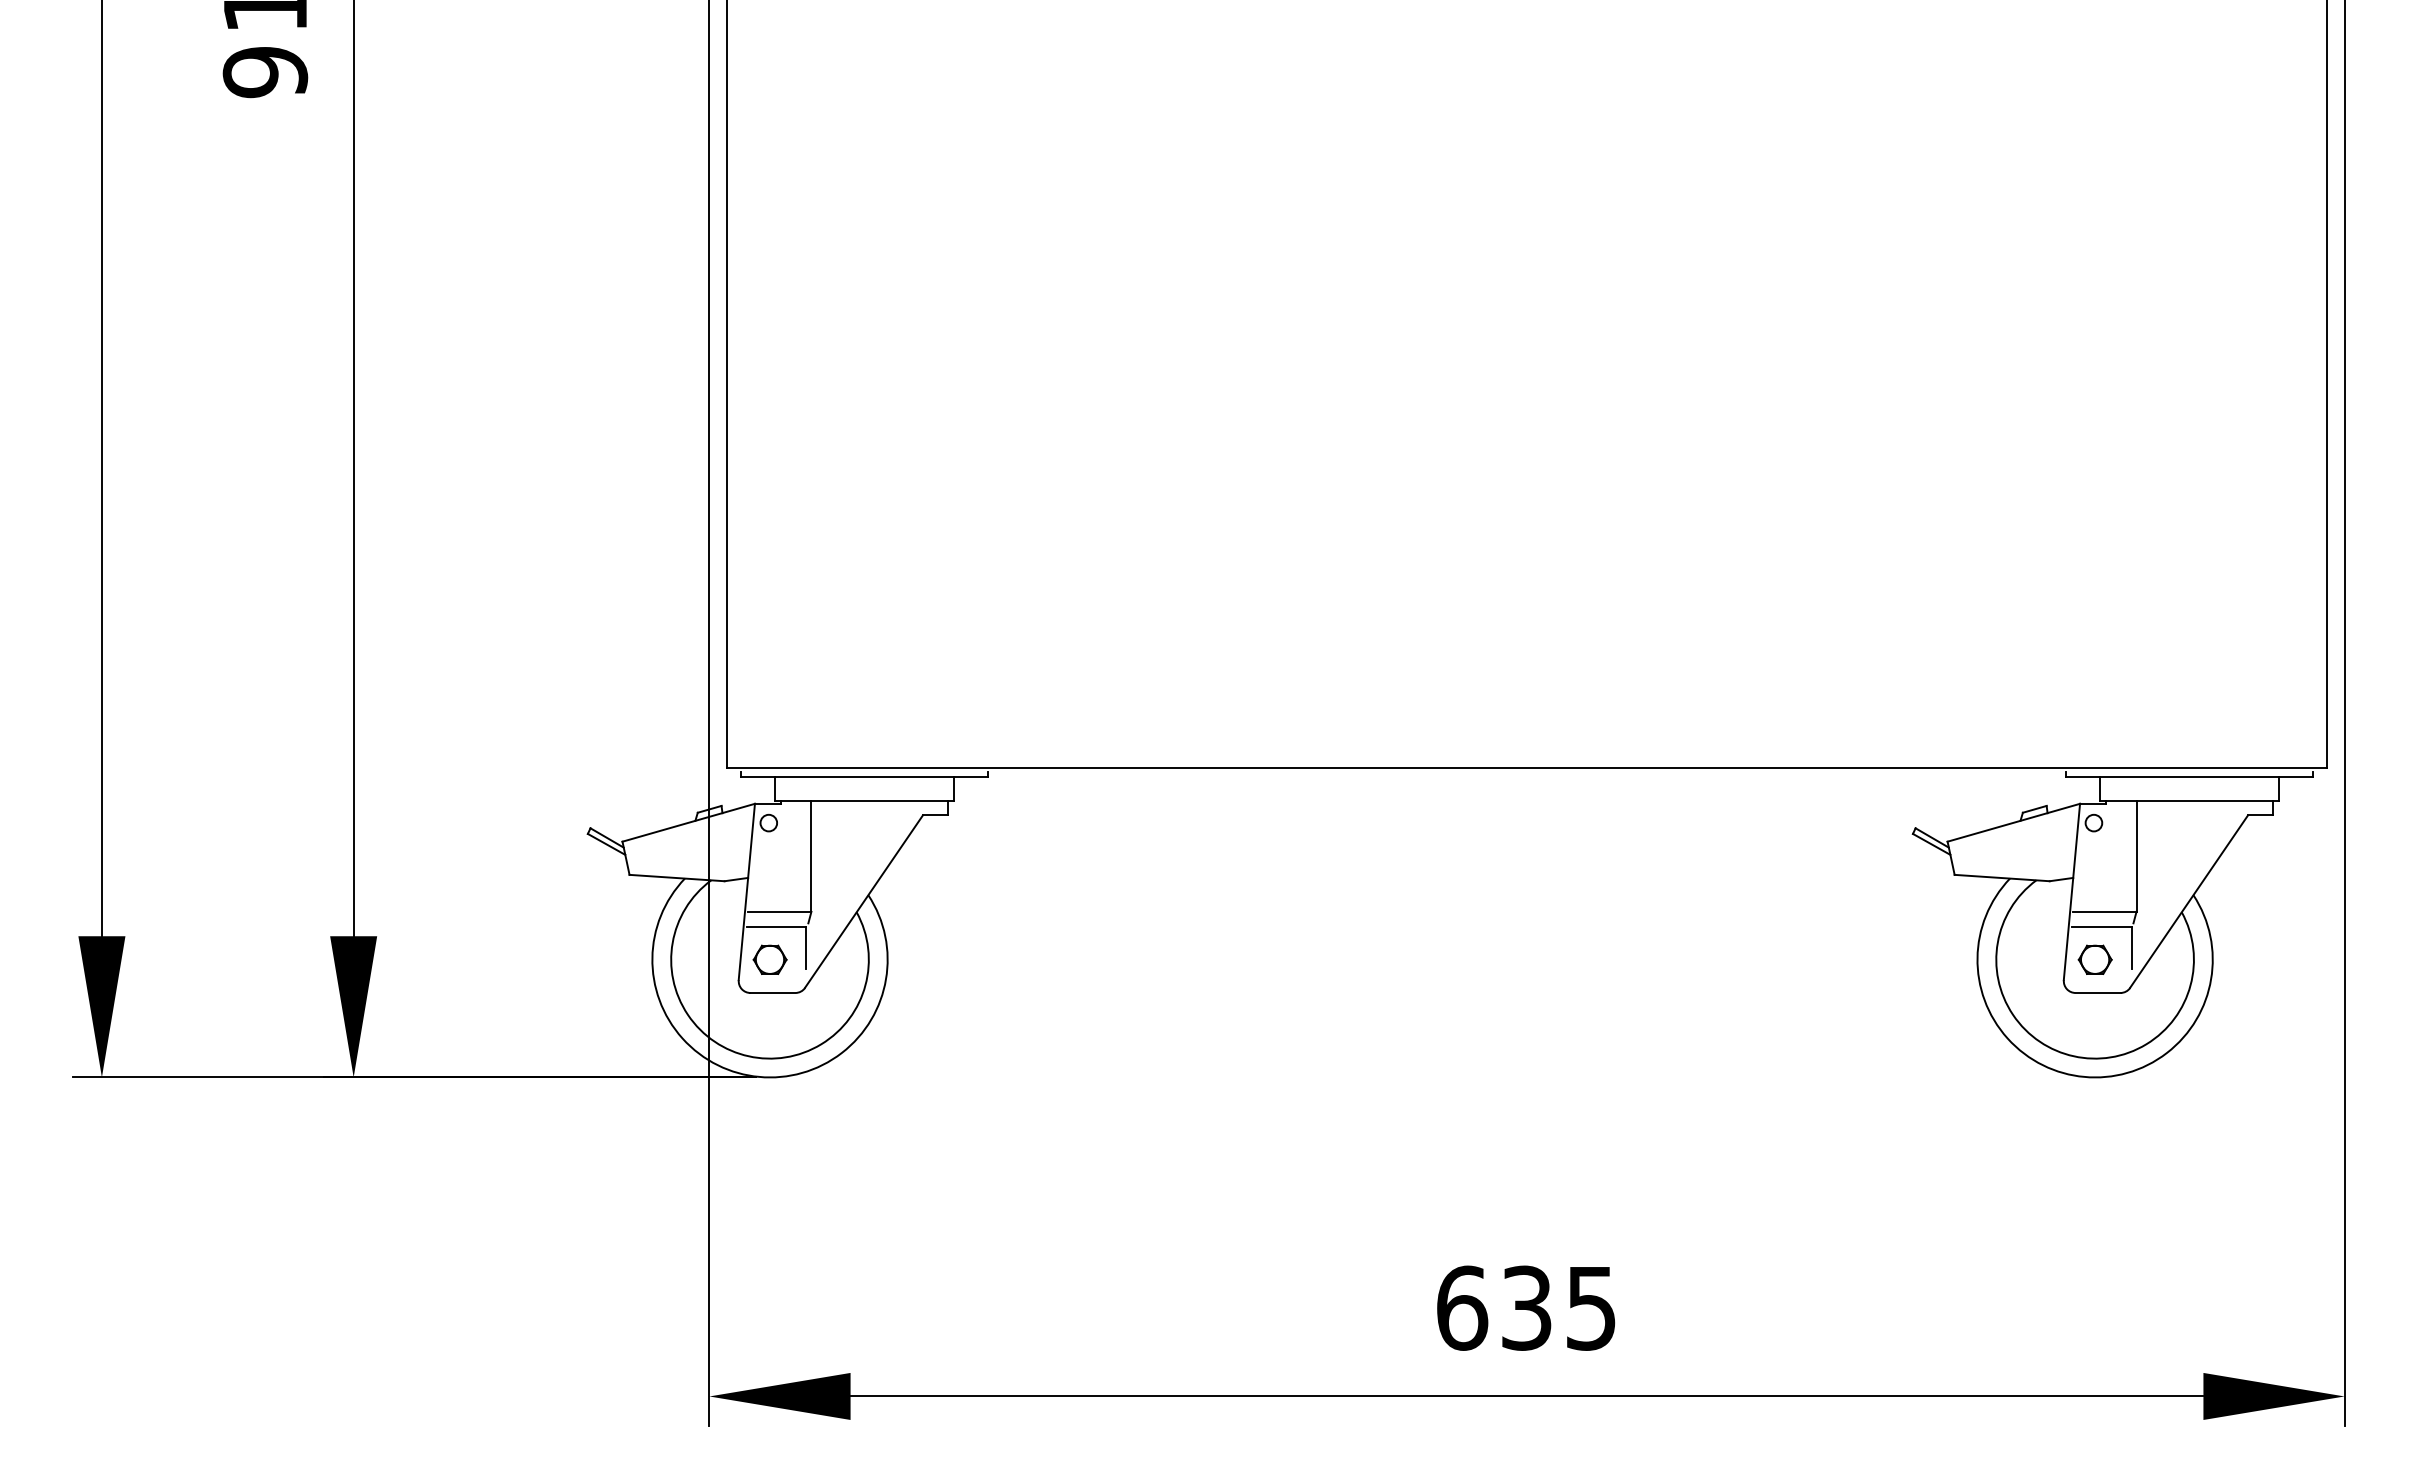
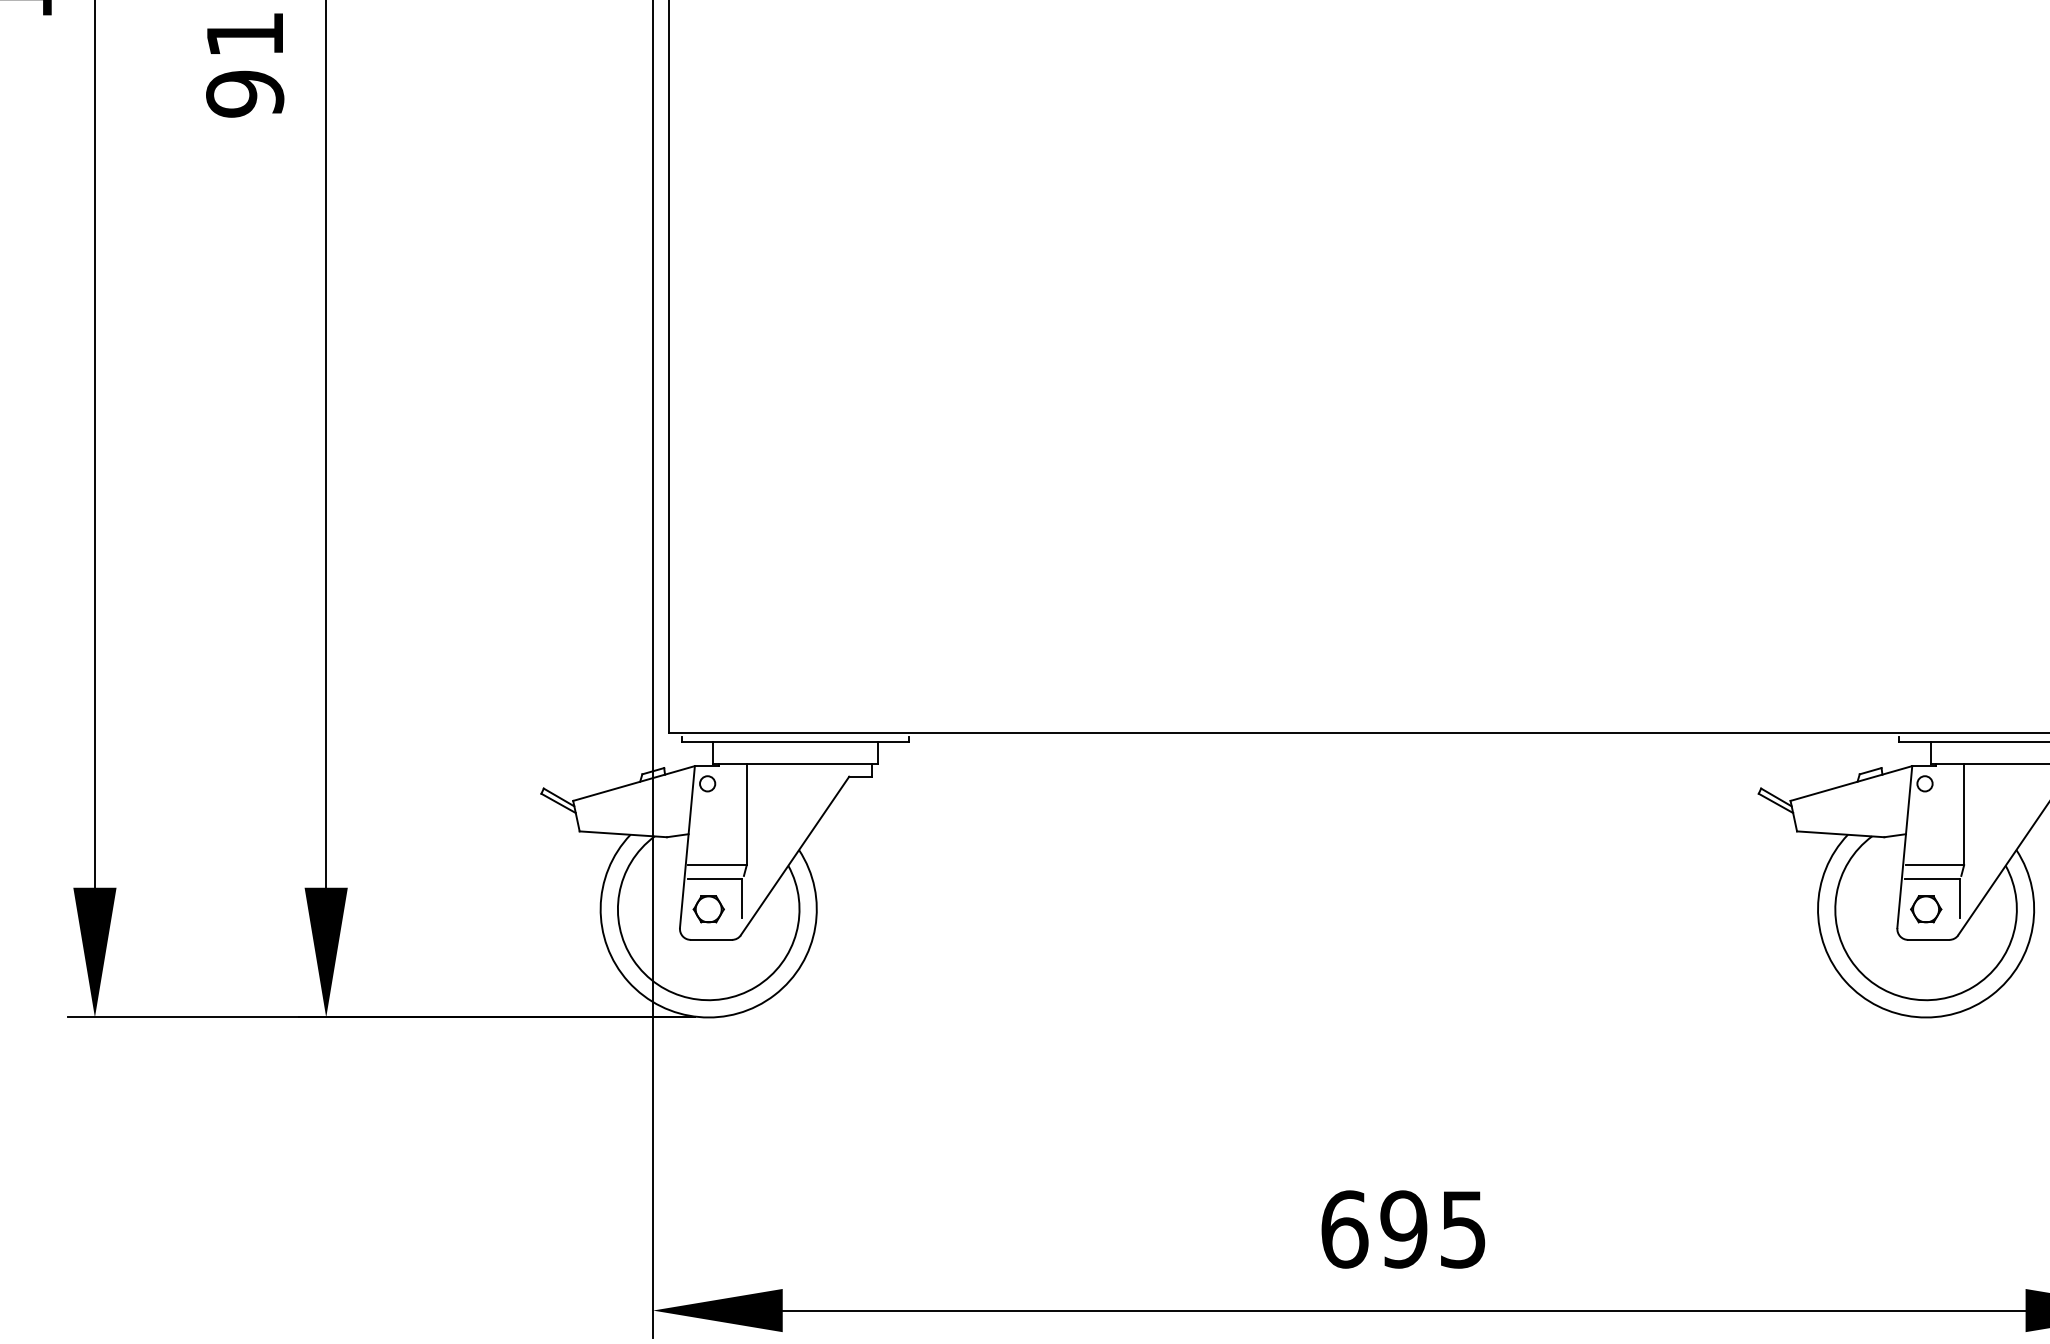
text: (1526, 1307) -> (1403, 1228), 635 -> 695

